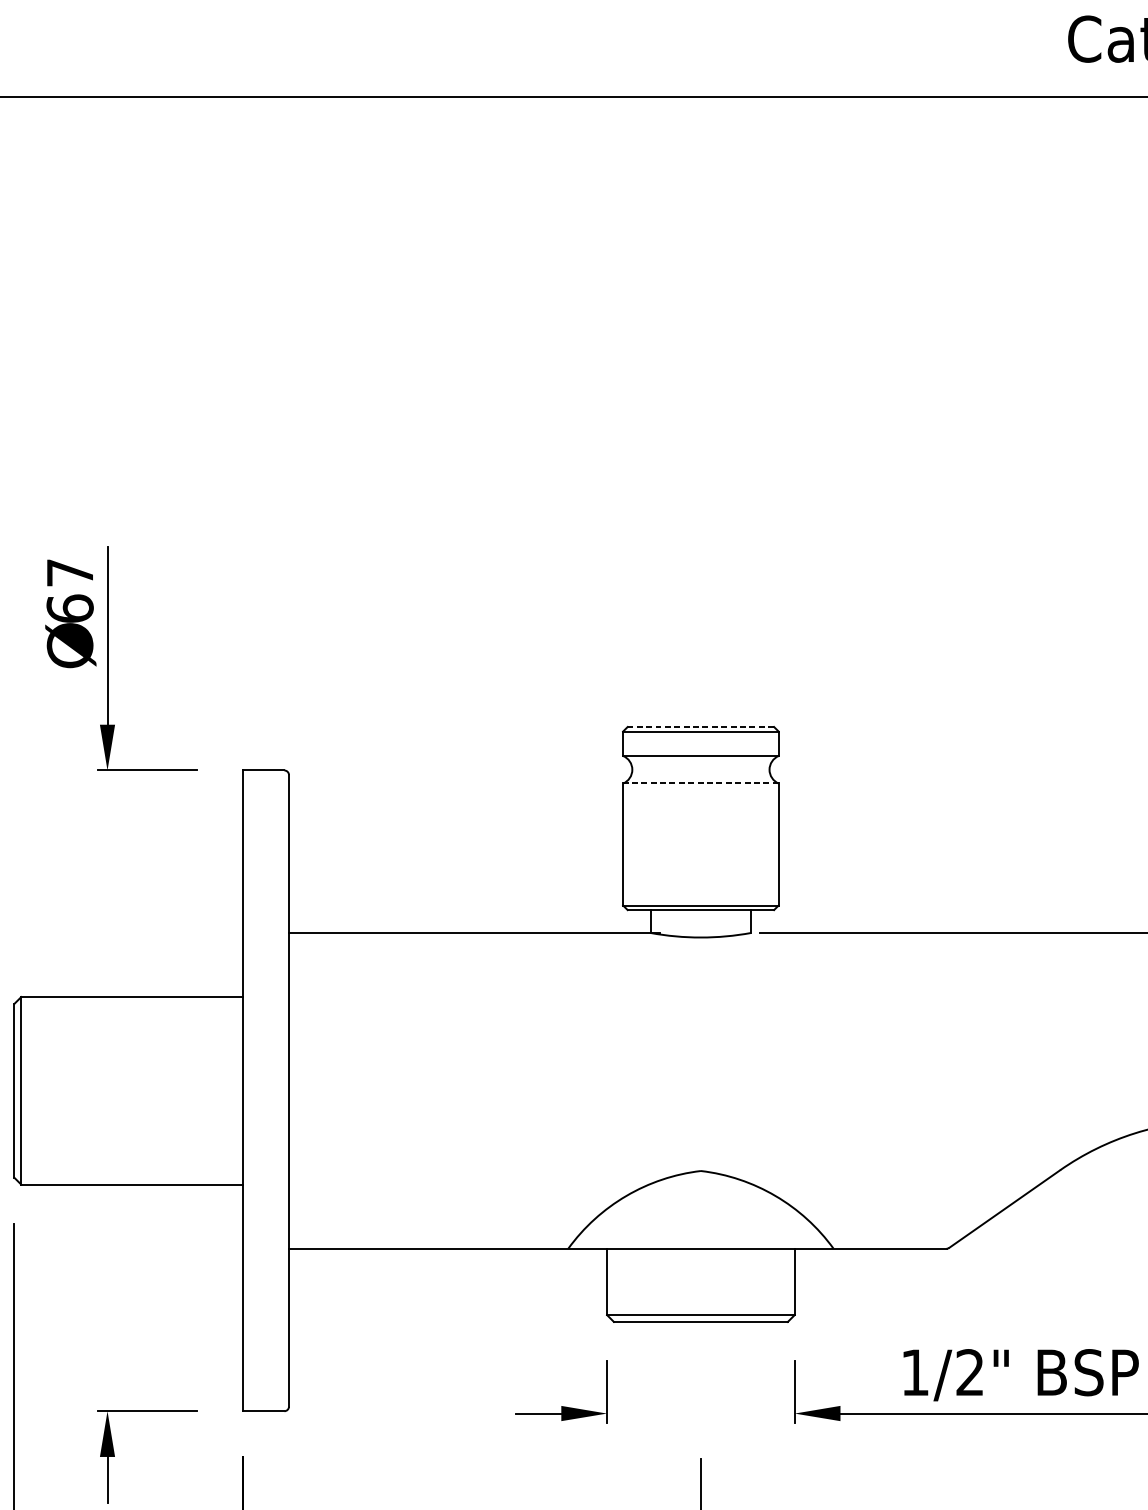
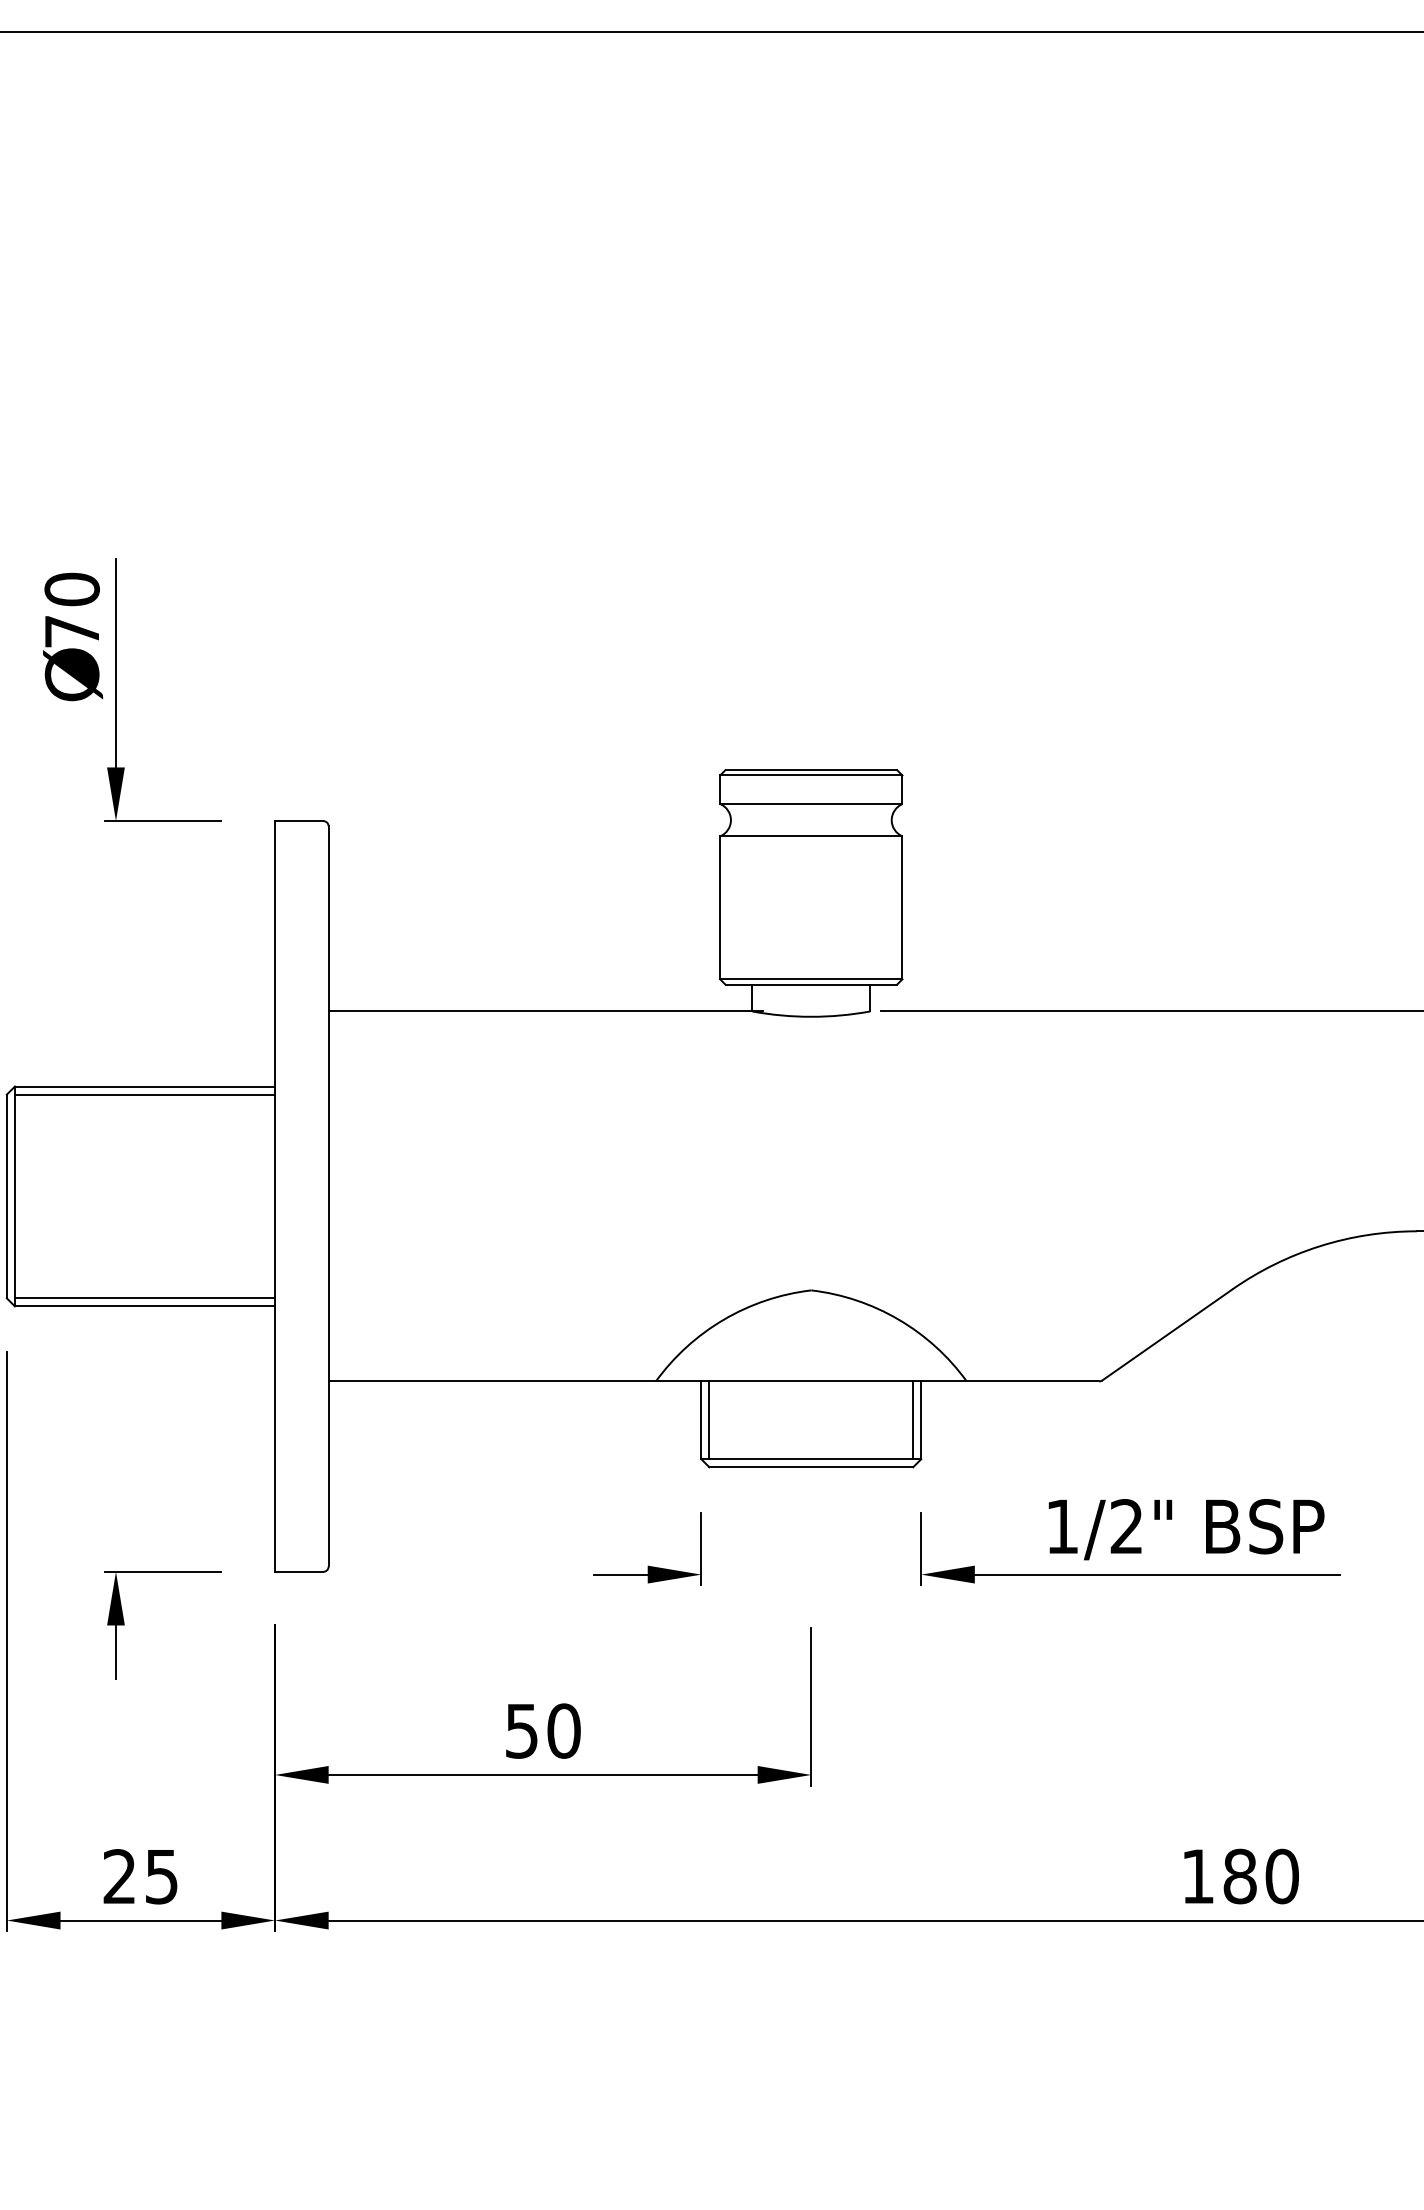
text: (69, 589) -> (71, 609), 67 -> 70
line: (701, 727) -> (811, 770), dashed -> solid
line: (700, 783) -> (810, 836), dashed -> solid
line: (131, 1003) -> (144, 1094), added
line: (131, 1177) -> (144, 1298), added
line: (614, 1282) -> (709, 1420), added
line: (788, 1282) -> (913, 1420), added

